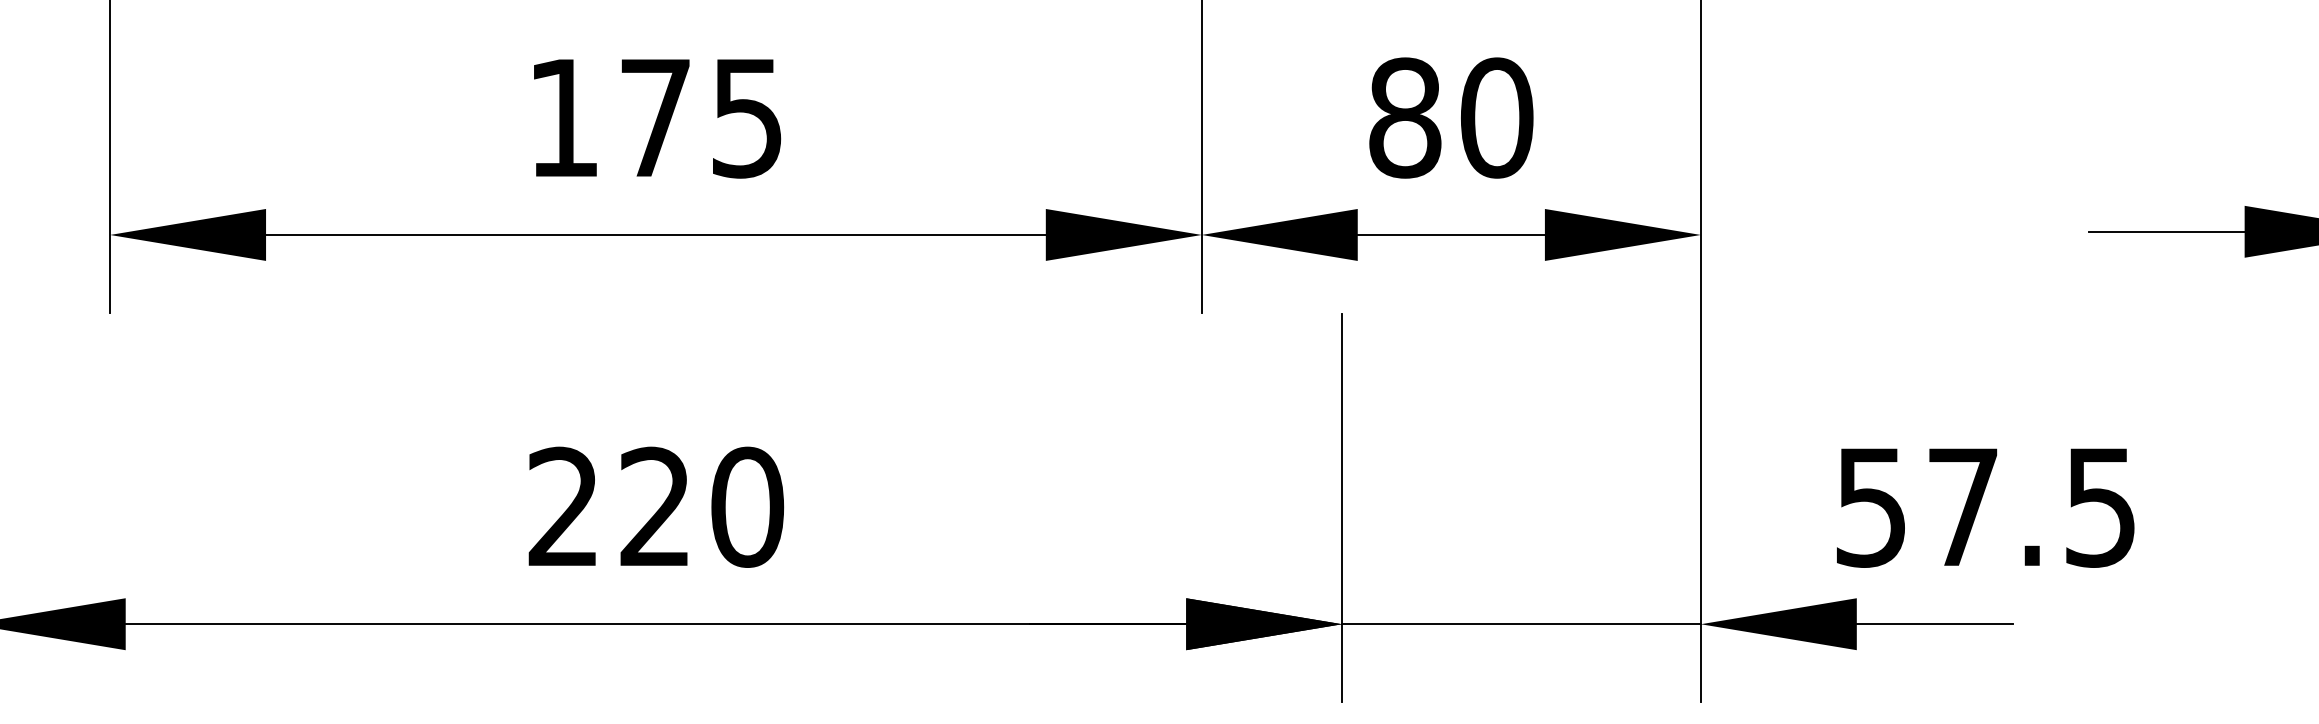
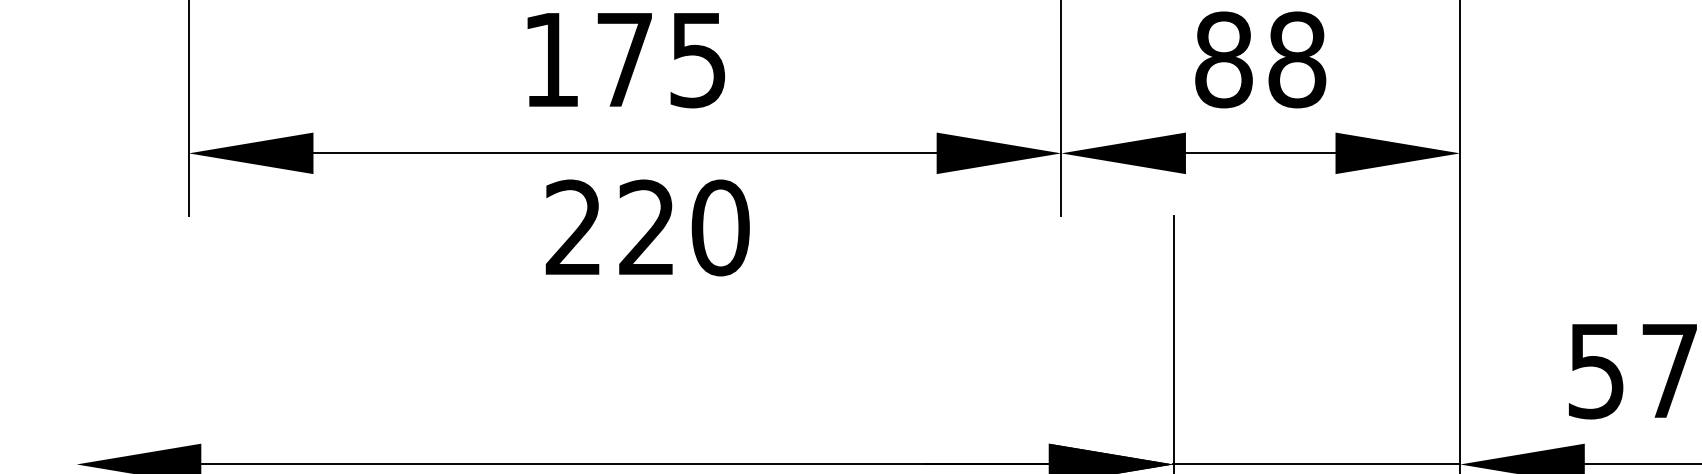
text: (1497, 117) -> (1297, 59), 80 -> 88
text: (656, 506) -> (647, 227), moved

